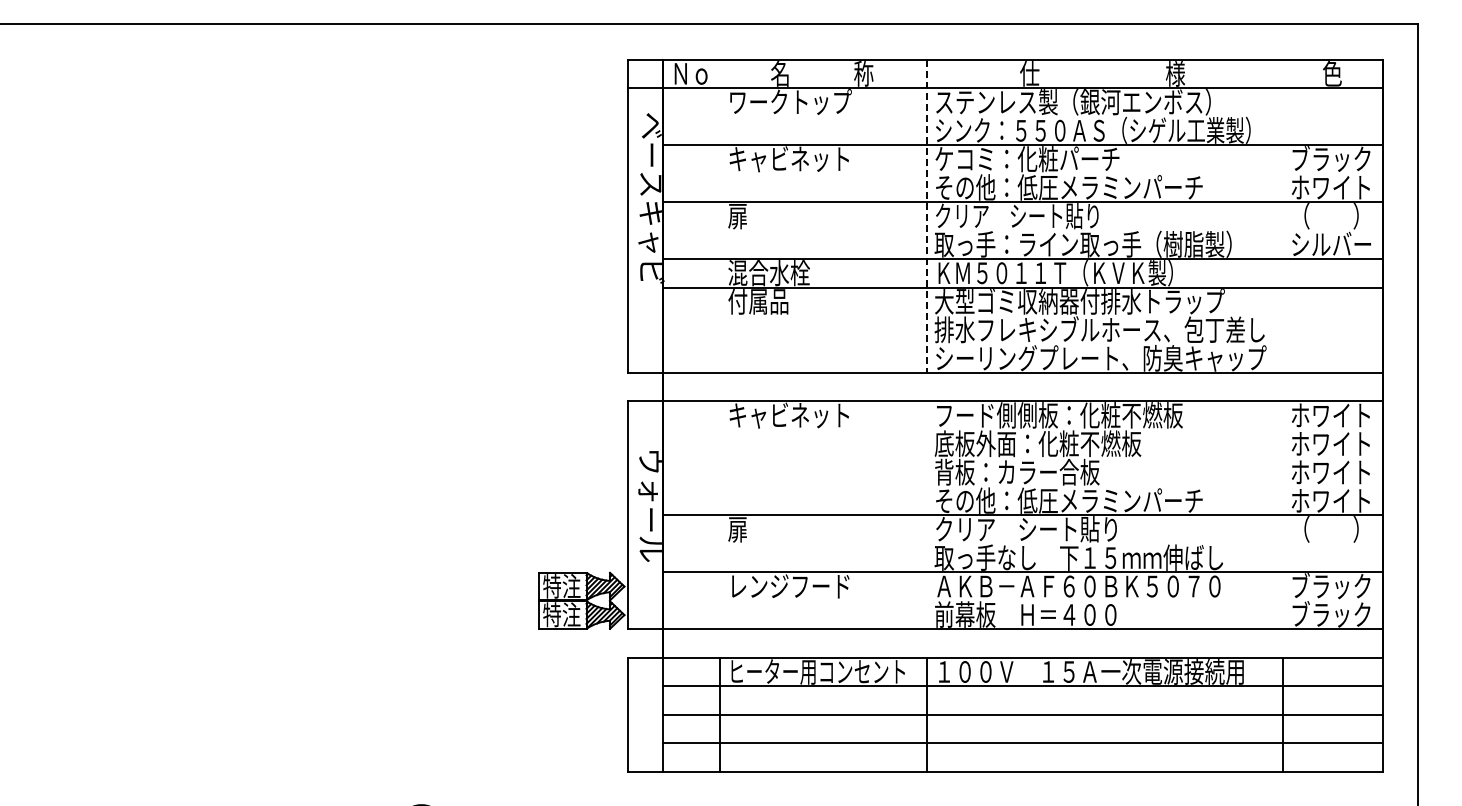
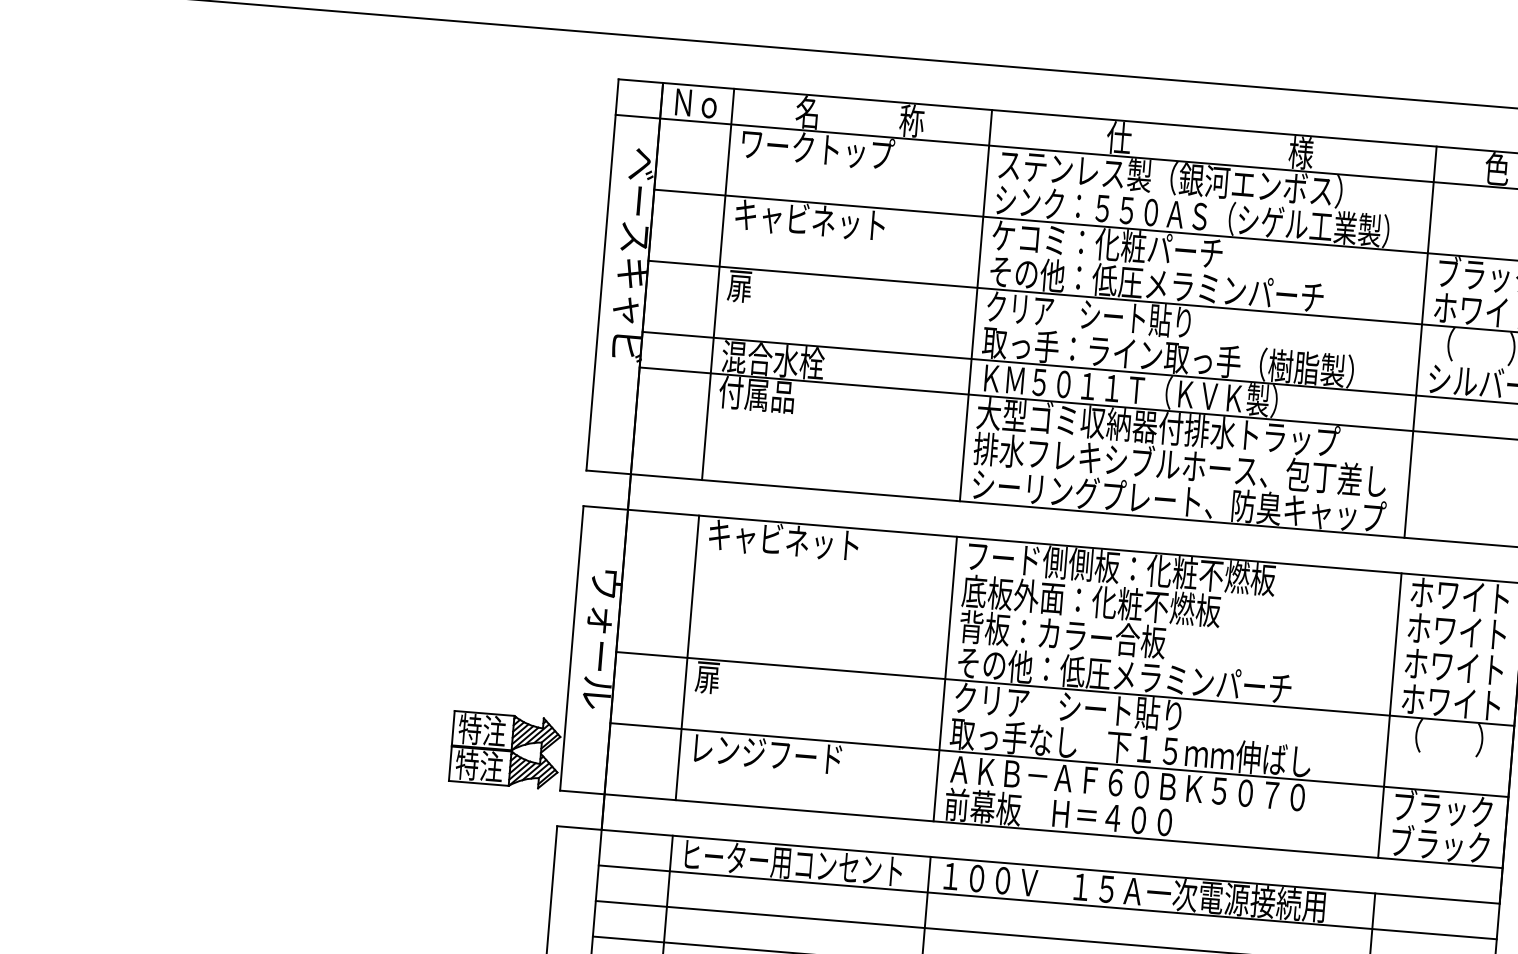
line: (720, 215) -> (718, 283), added
line: (1282, 215) -> (1420, 341), added
line: (926, 216) -> (975, 305), dashed -> solid
line: (720, 515) -> (687, 658), added
line: (926, 515) -> (944, 679), added
line: (1282, 515) -> (1389, 715), added

